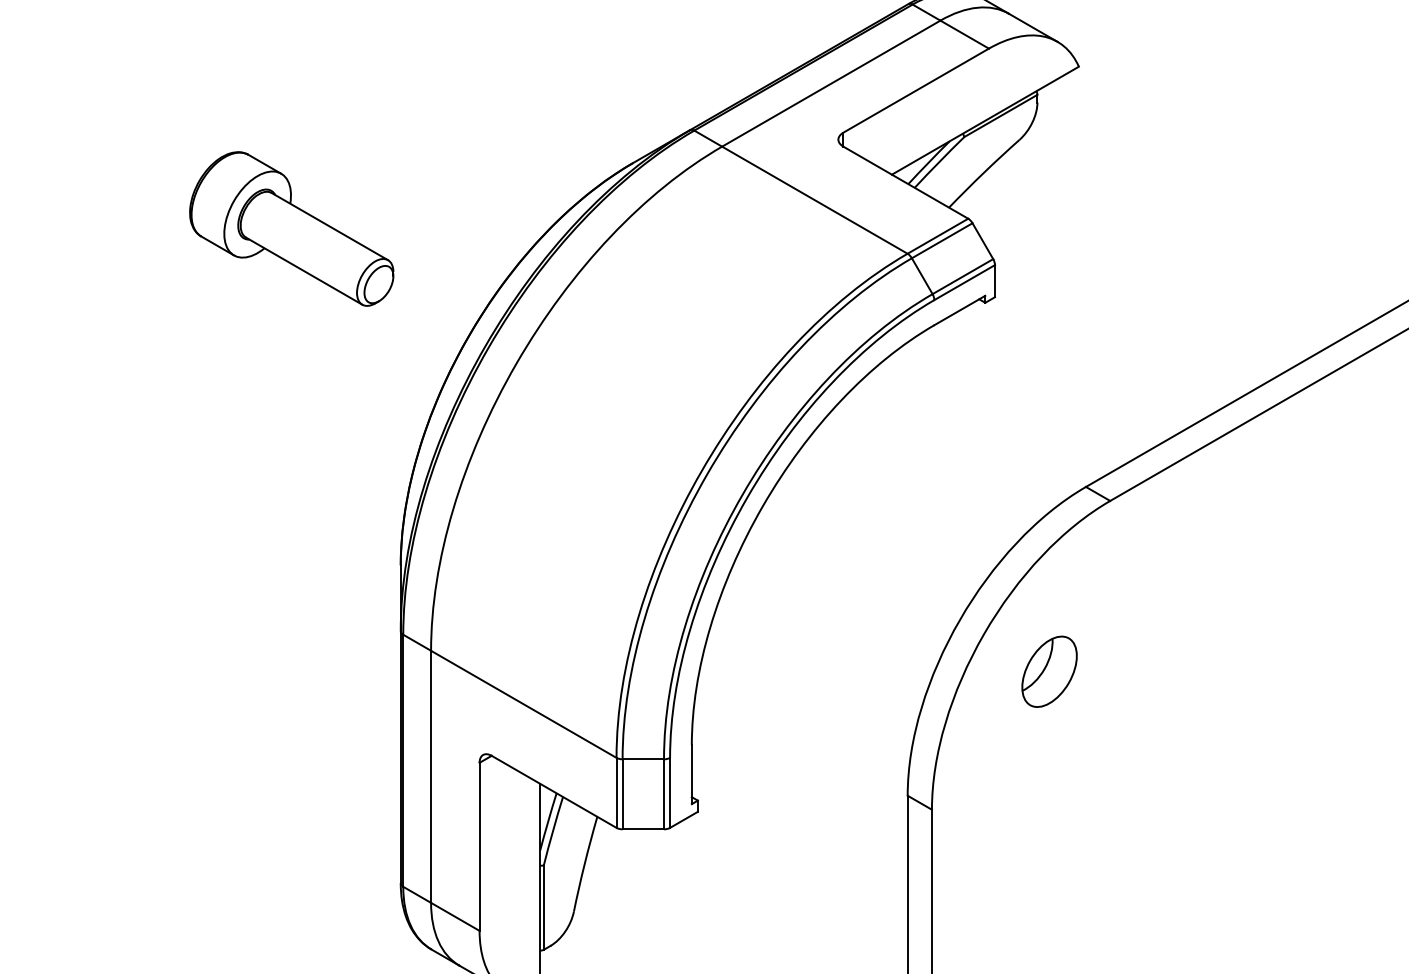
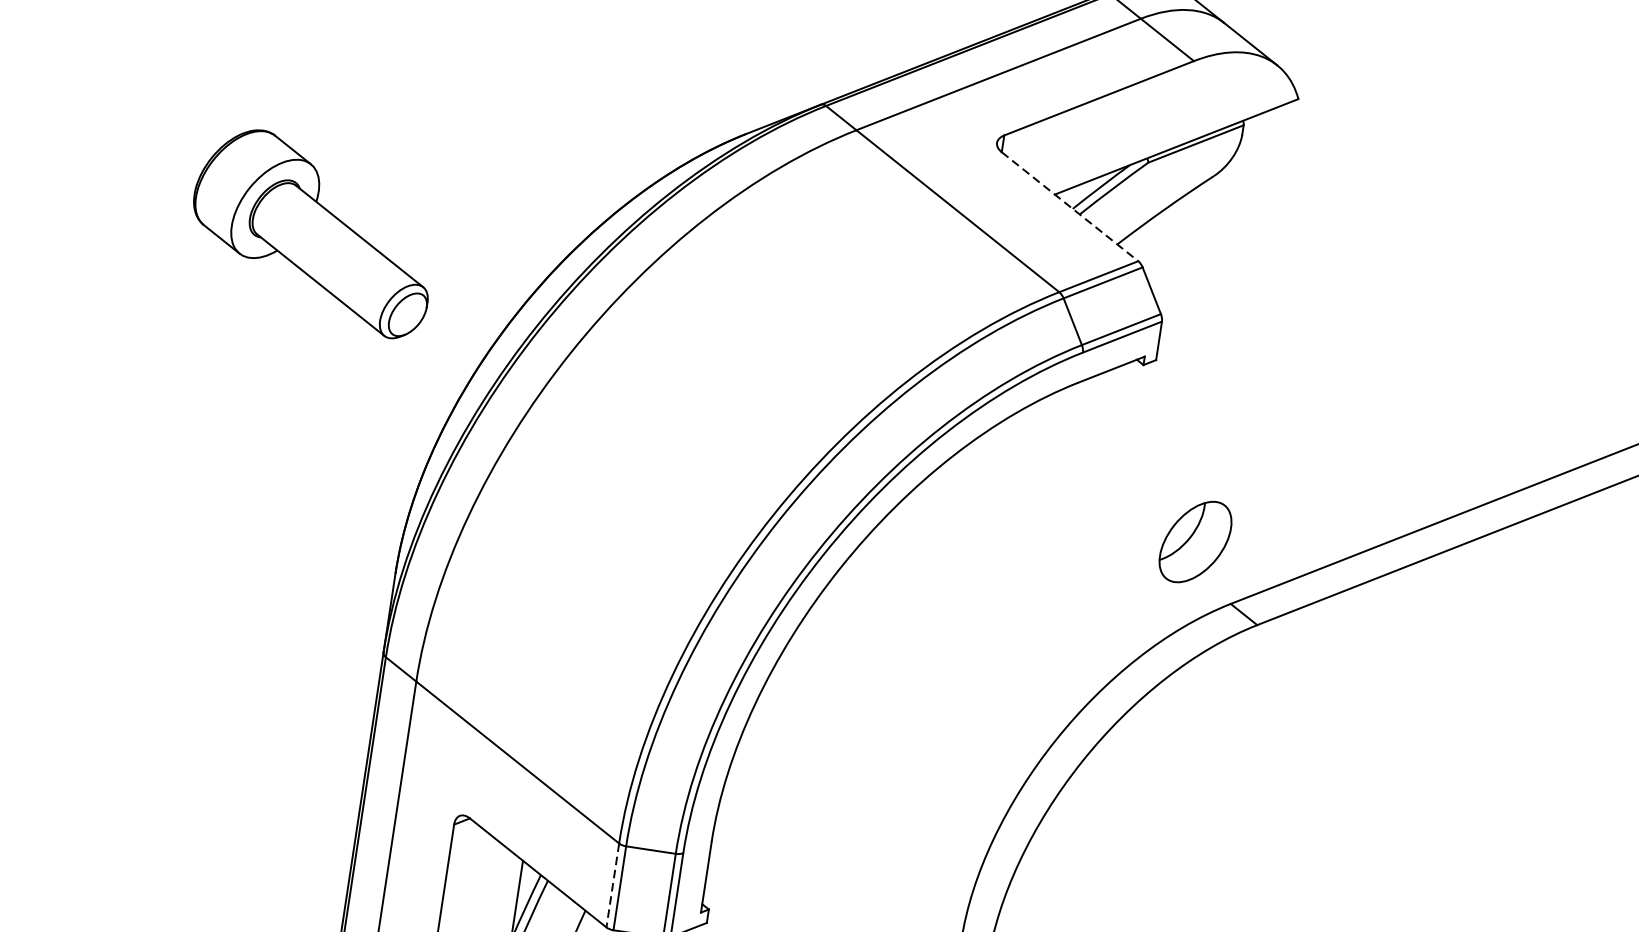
line: (906, 182) -> (1070, 206), solid -> dashed
part: (291, 228) -> (313, 231), moved
part: (1049, 671) -> (1195, 541), moved
line: (616, 793) -> (612, 886), solid -> dashed

